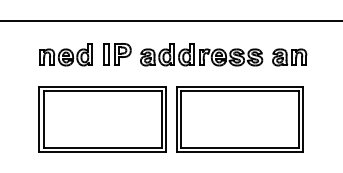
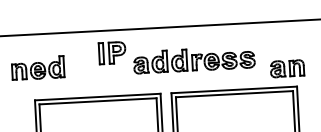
part: (65, 54) -> (37, 67), moved
part: (117, 54) -> (112, 53), moved
part: (289, 57) -> (287, 68), moved

